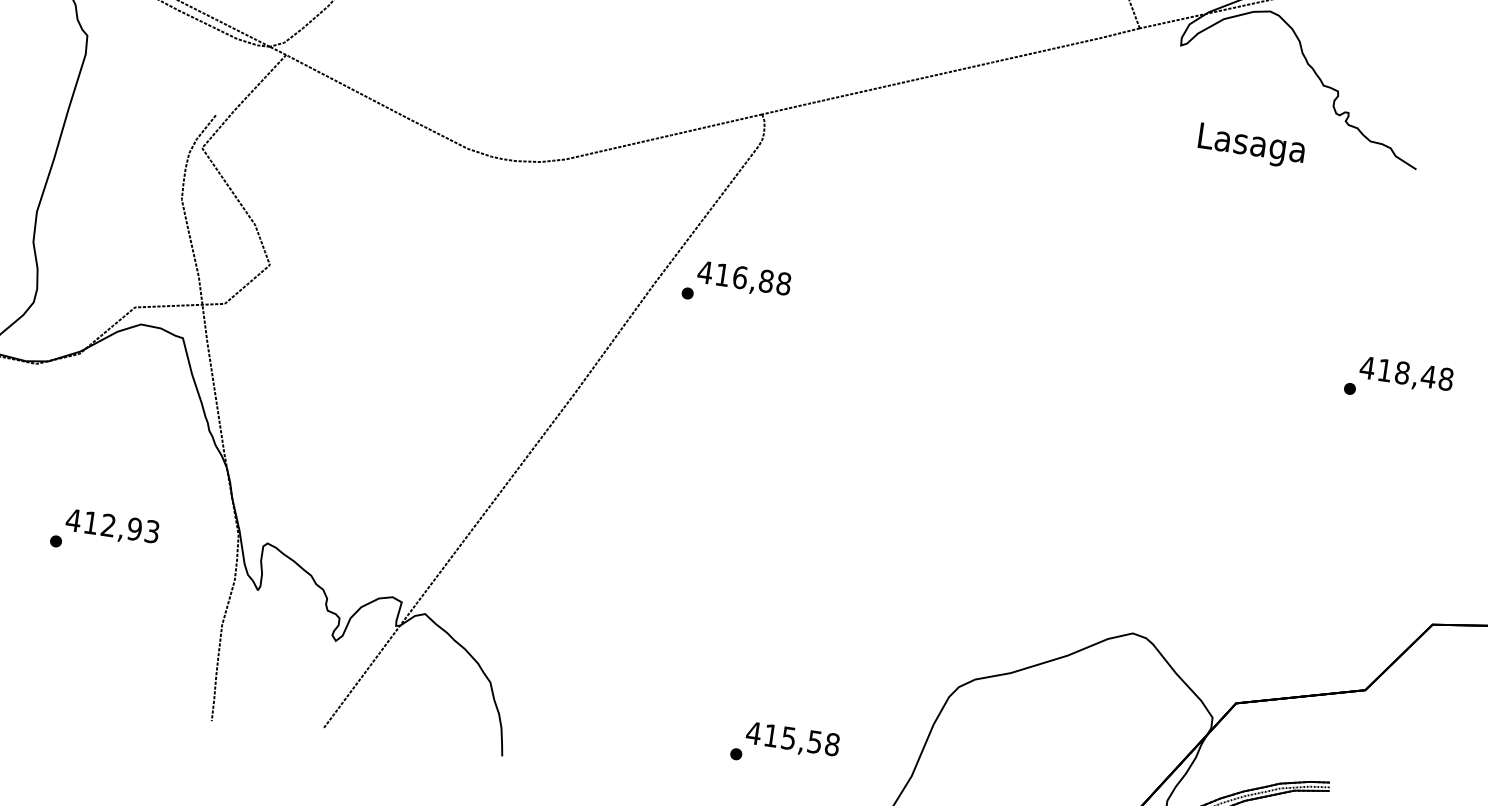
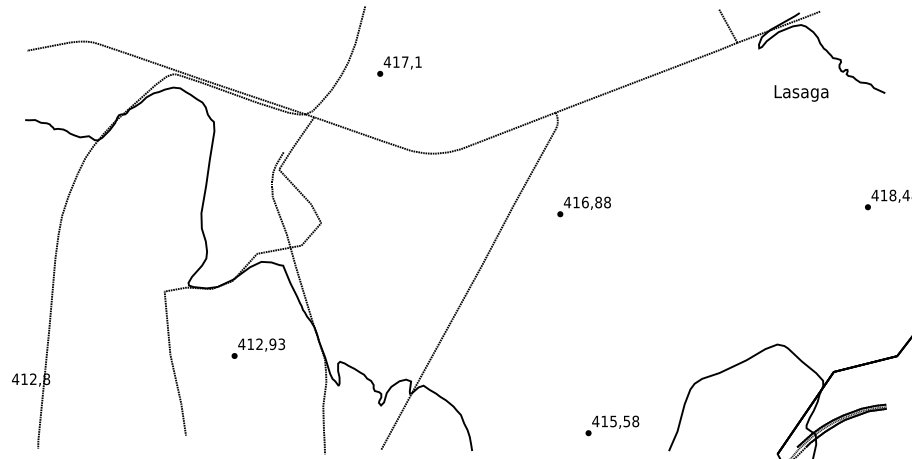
text: (735, 284) -> (583, 206), moved
text: (103, 533) -> (257, 348), moved

